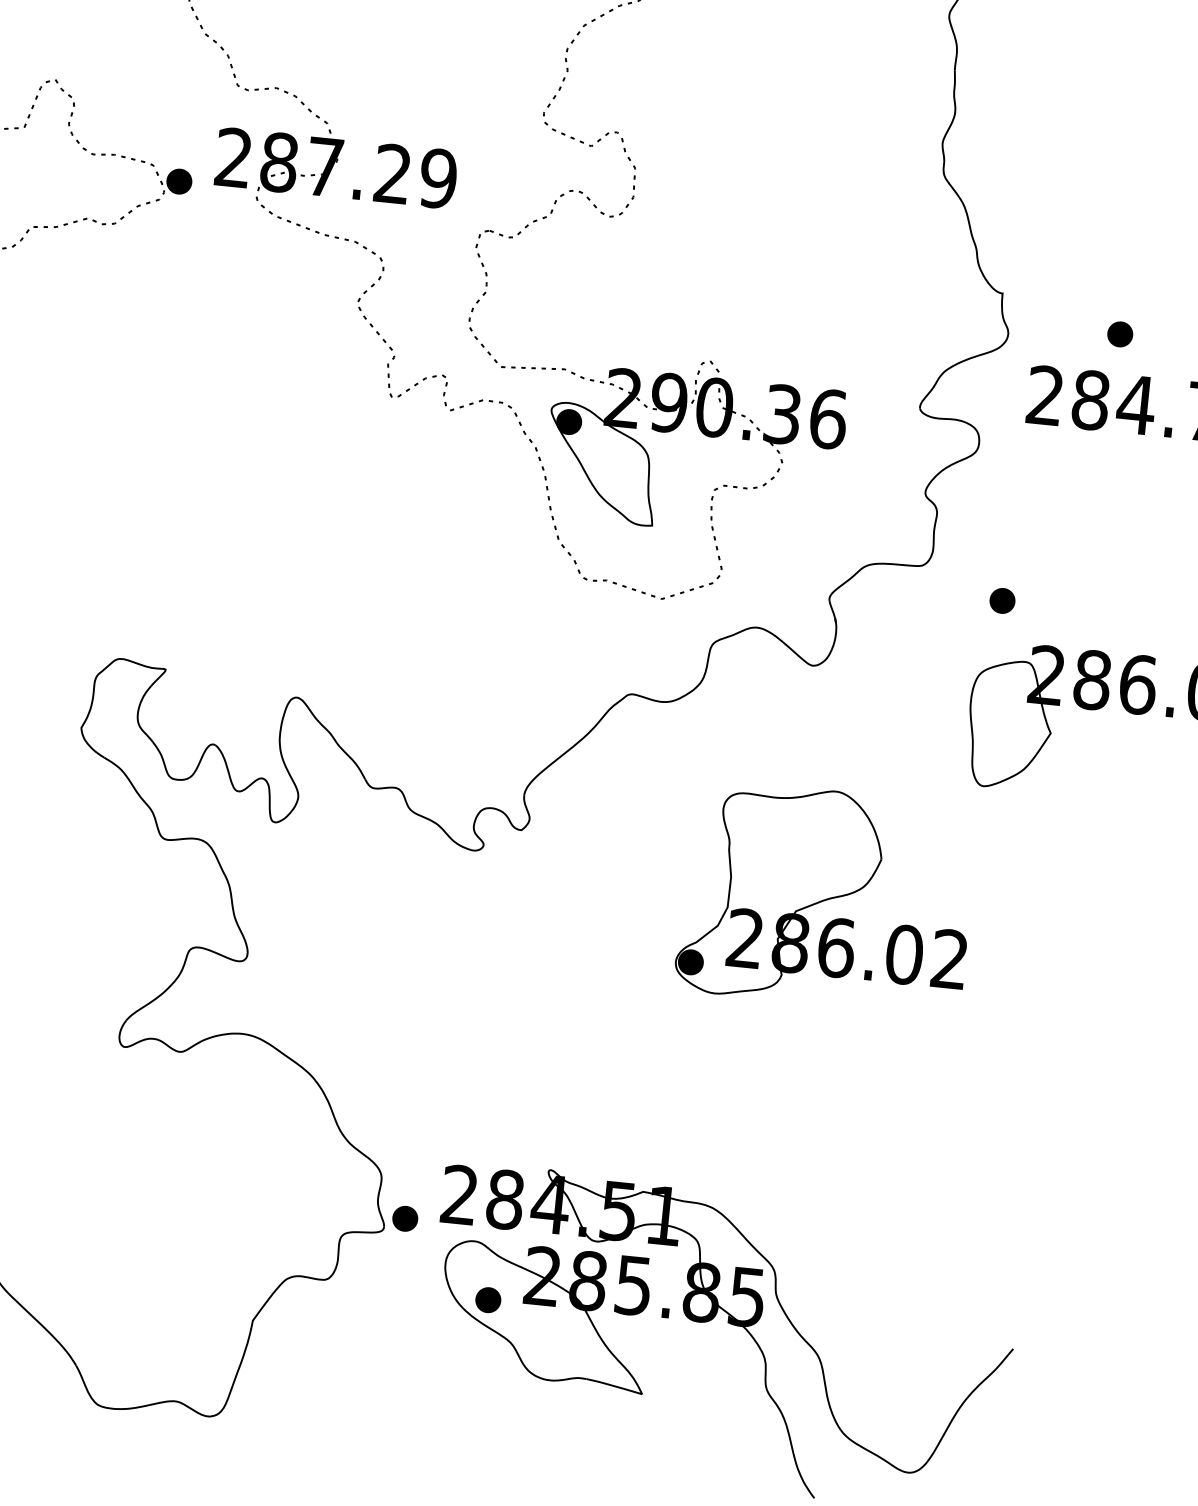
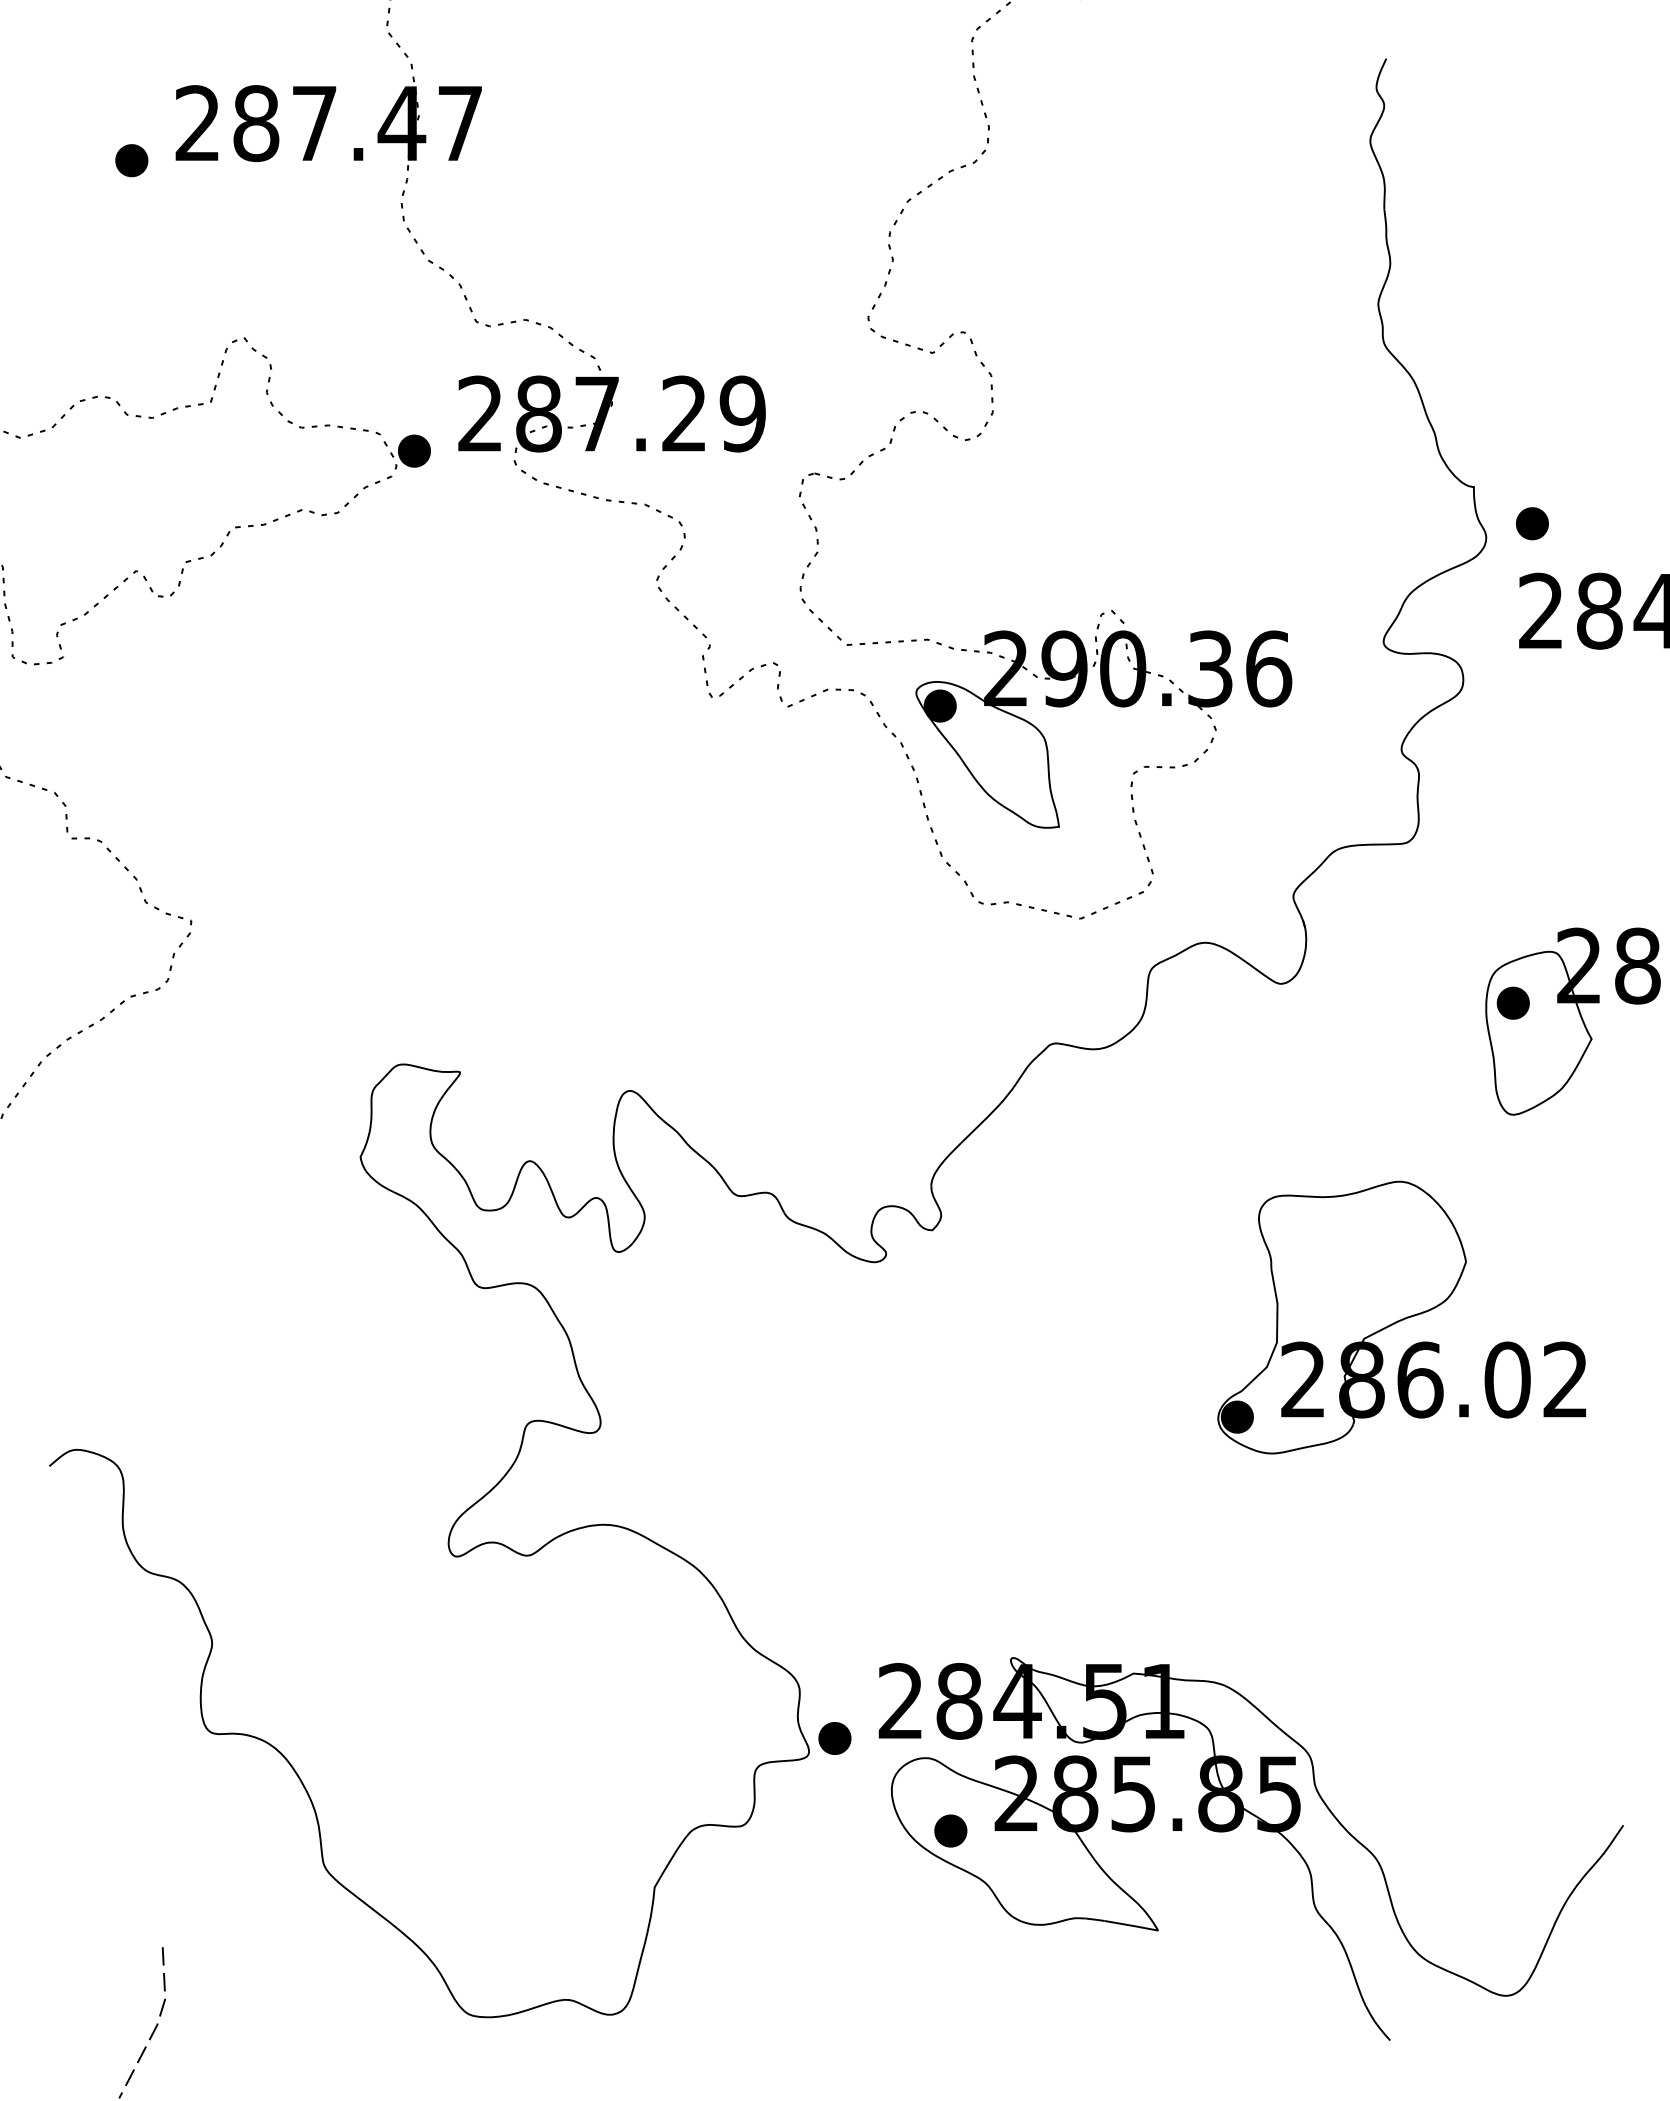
part: (1120, 334) -> (1532, 523), moved
part: (1001, 600) -> (1512, 1002), moved
part: (826, 897) -> (1401, 1317), moved

